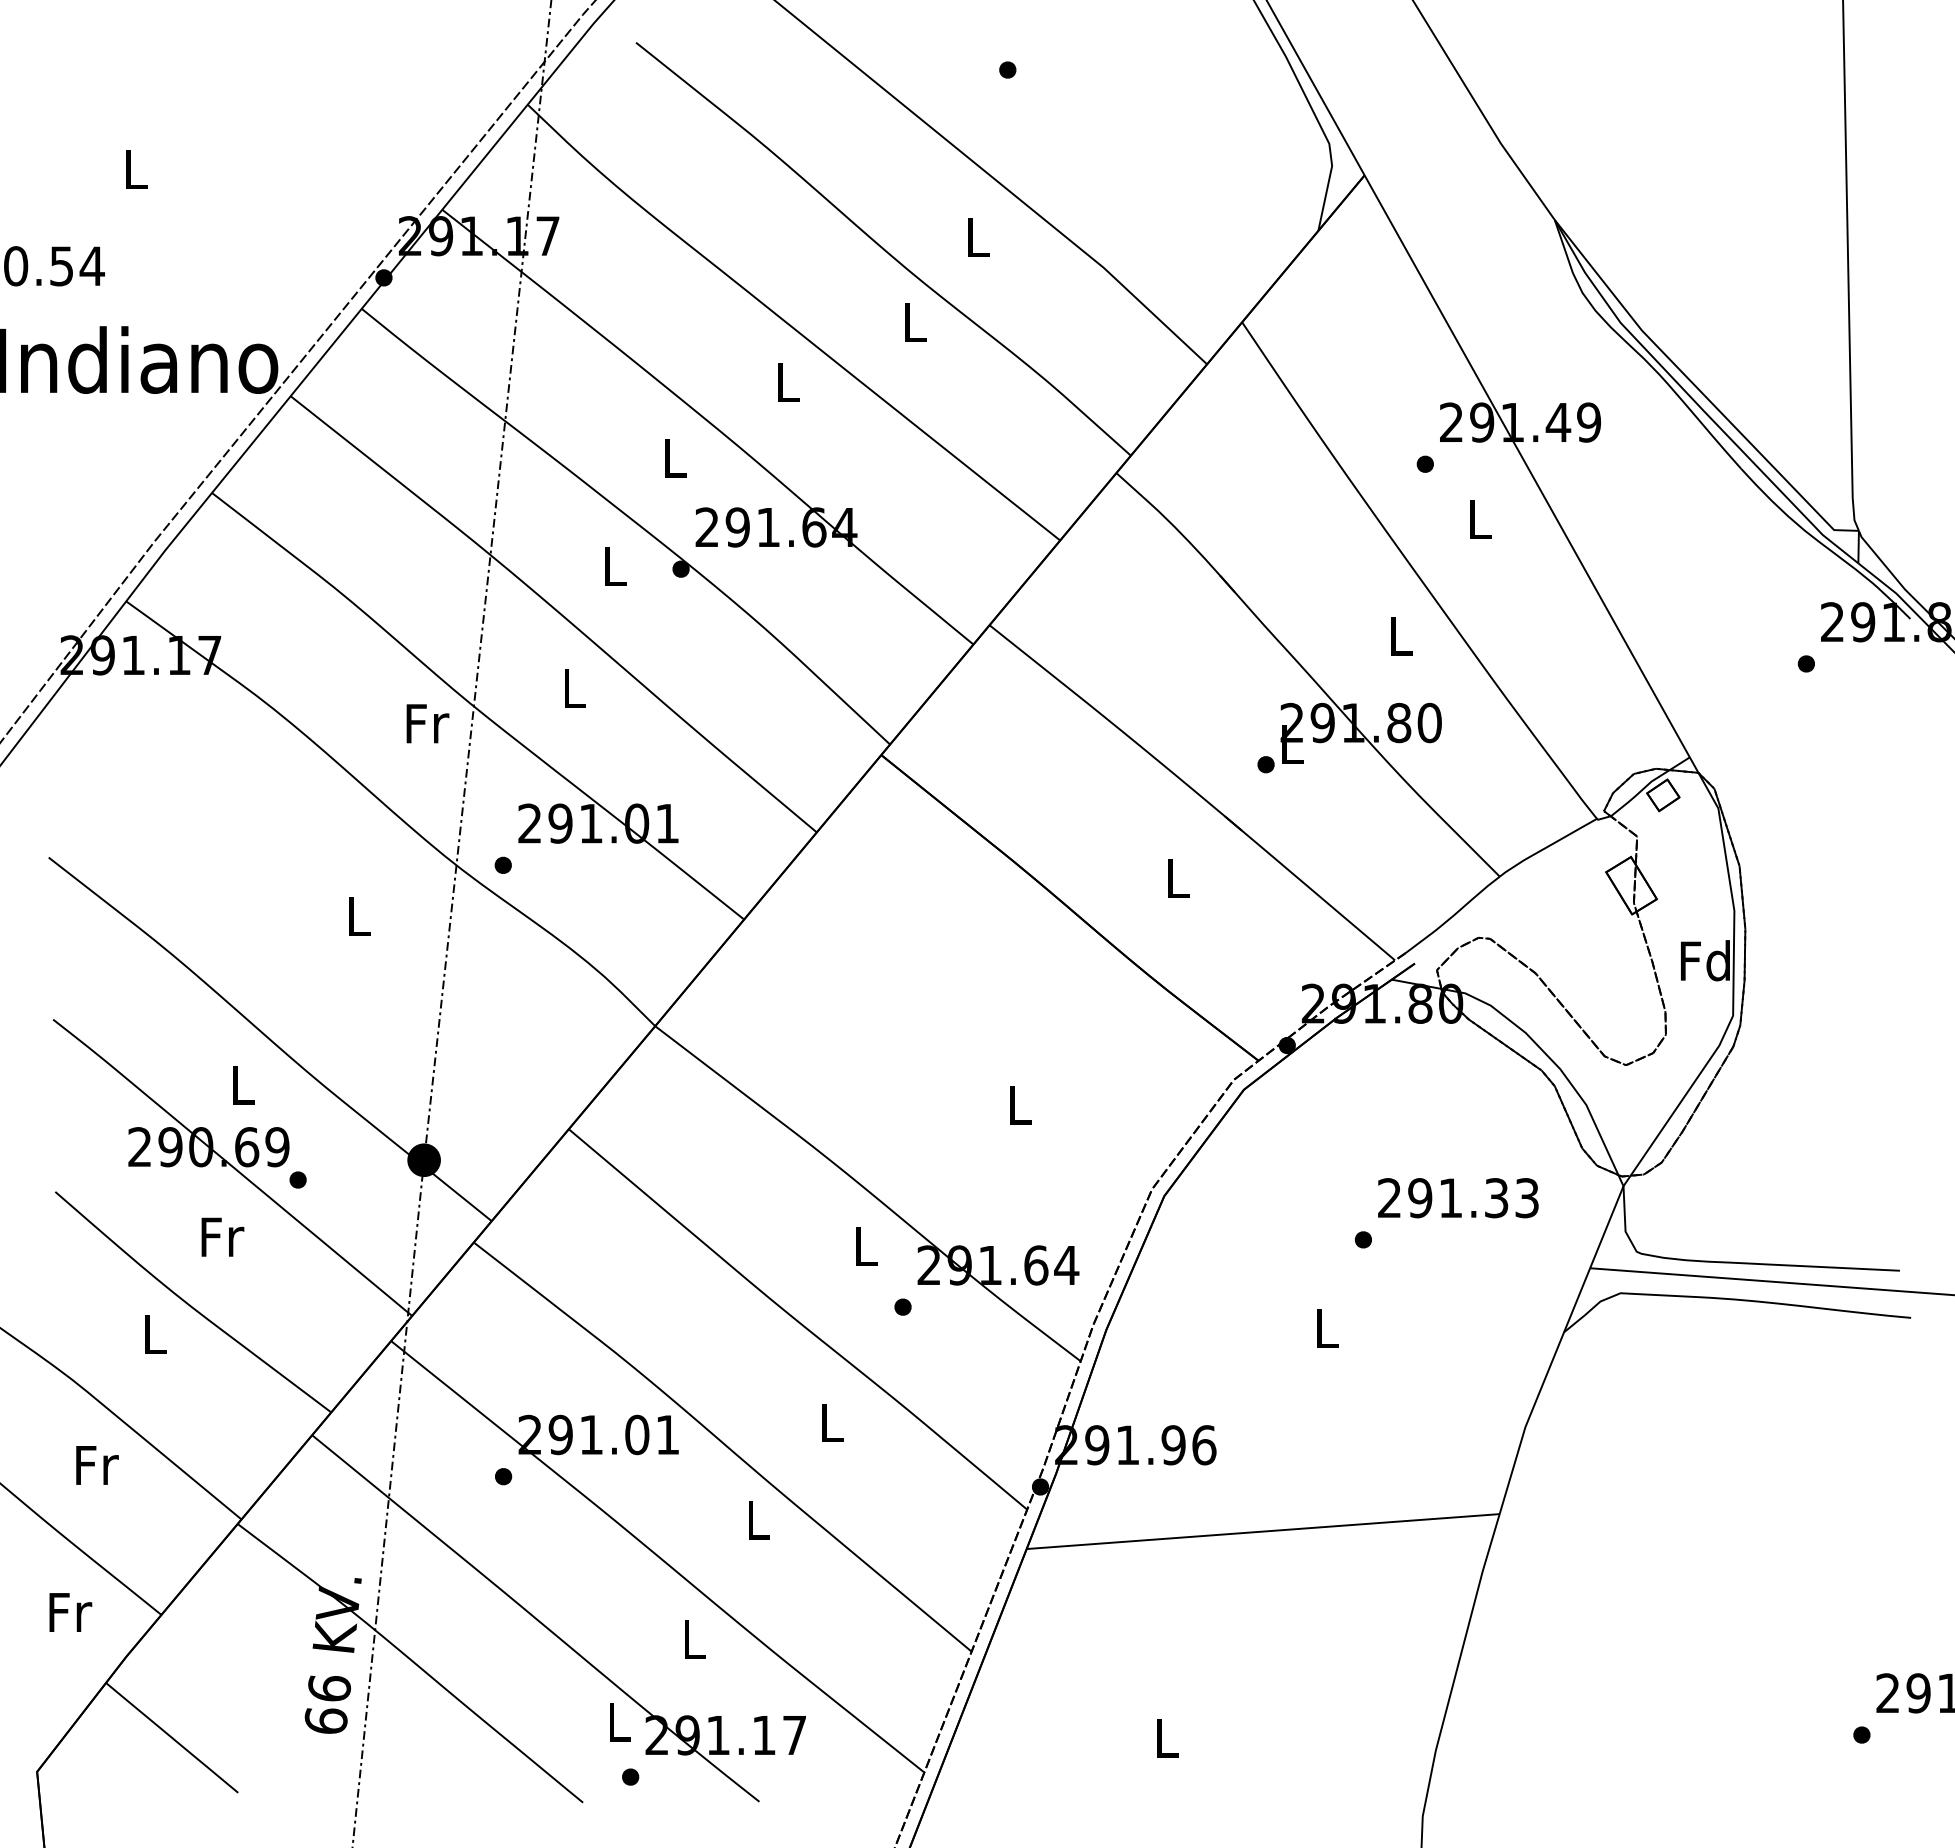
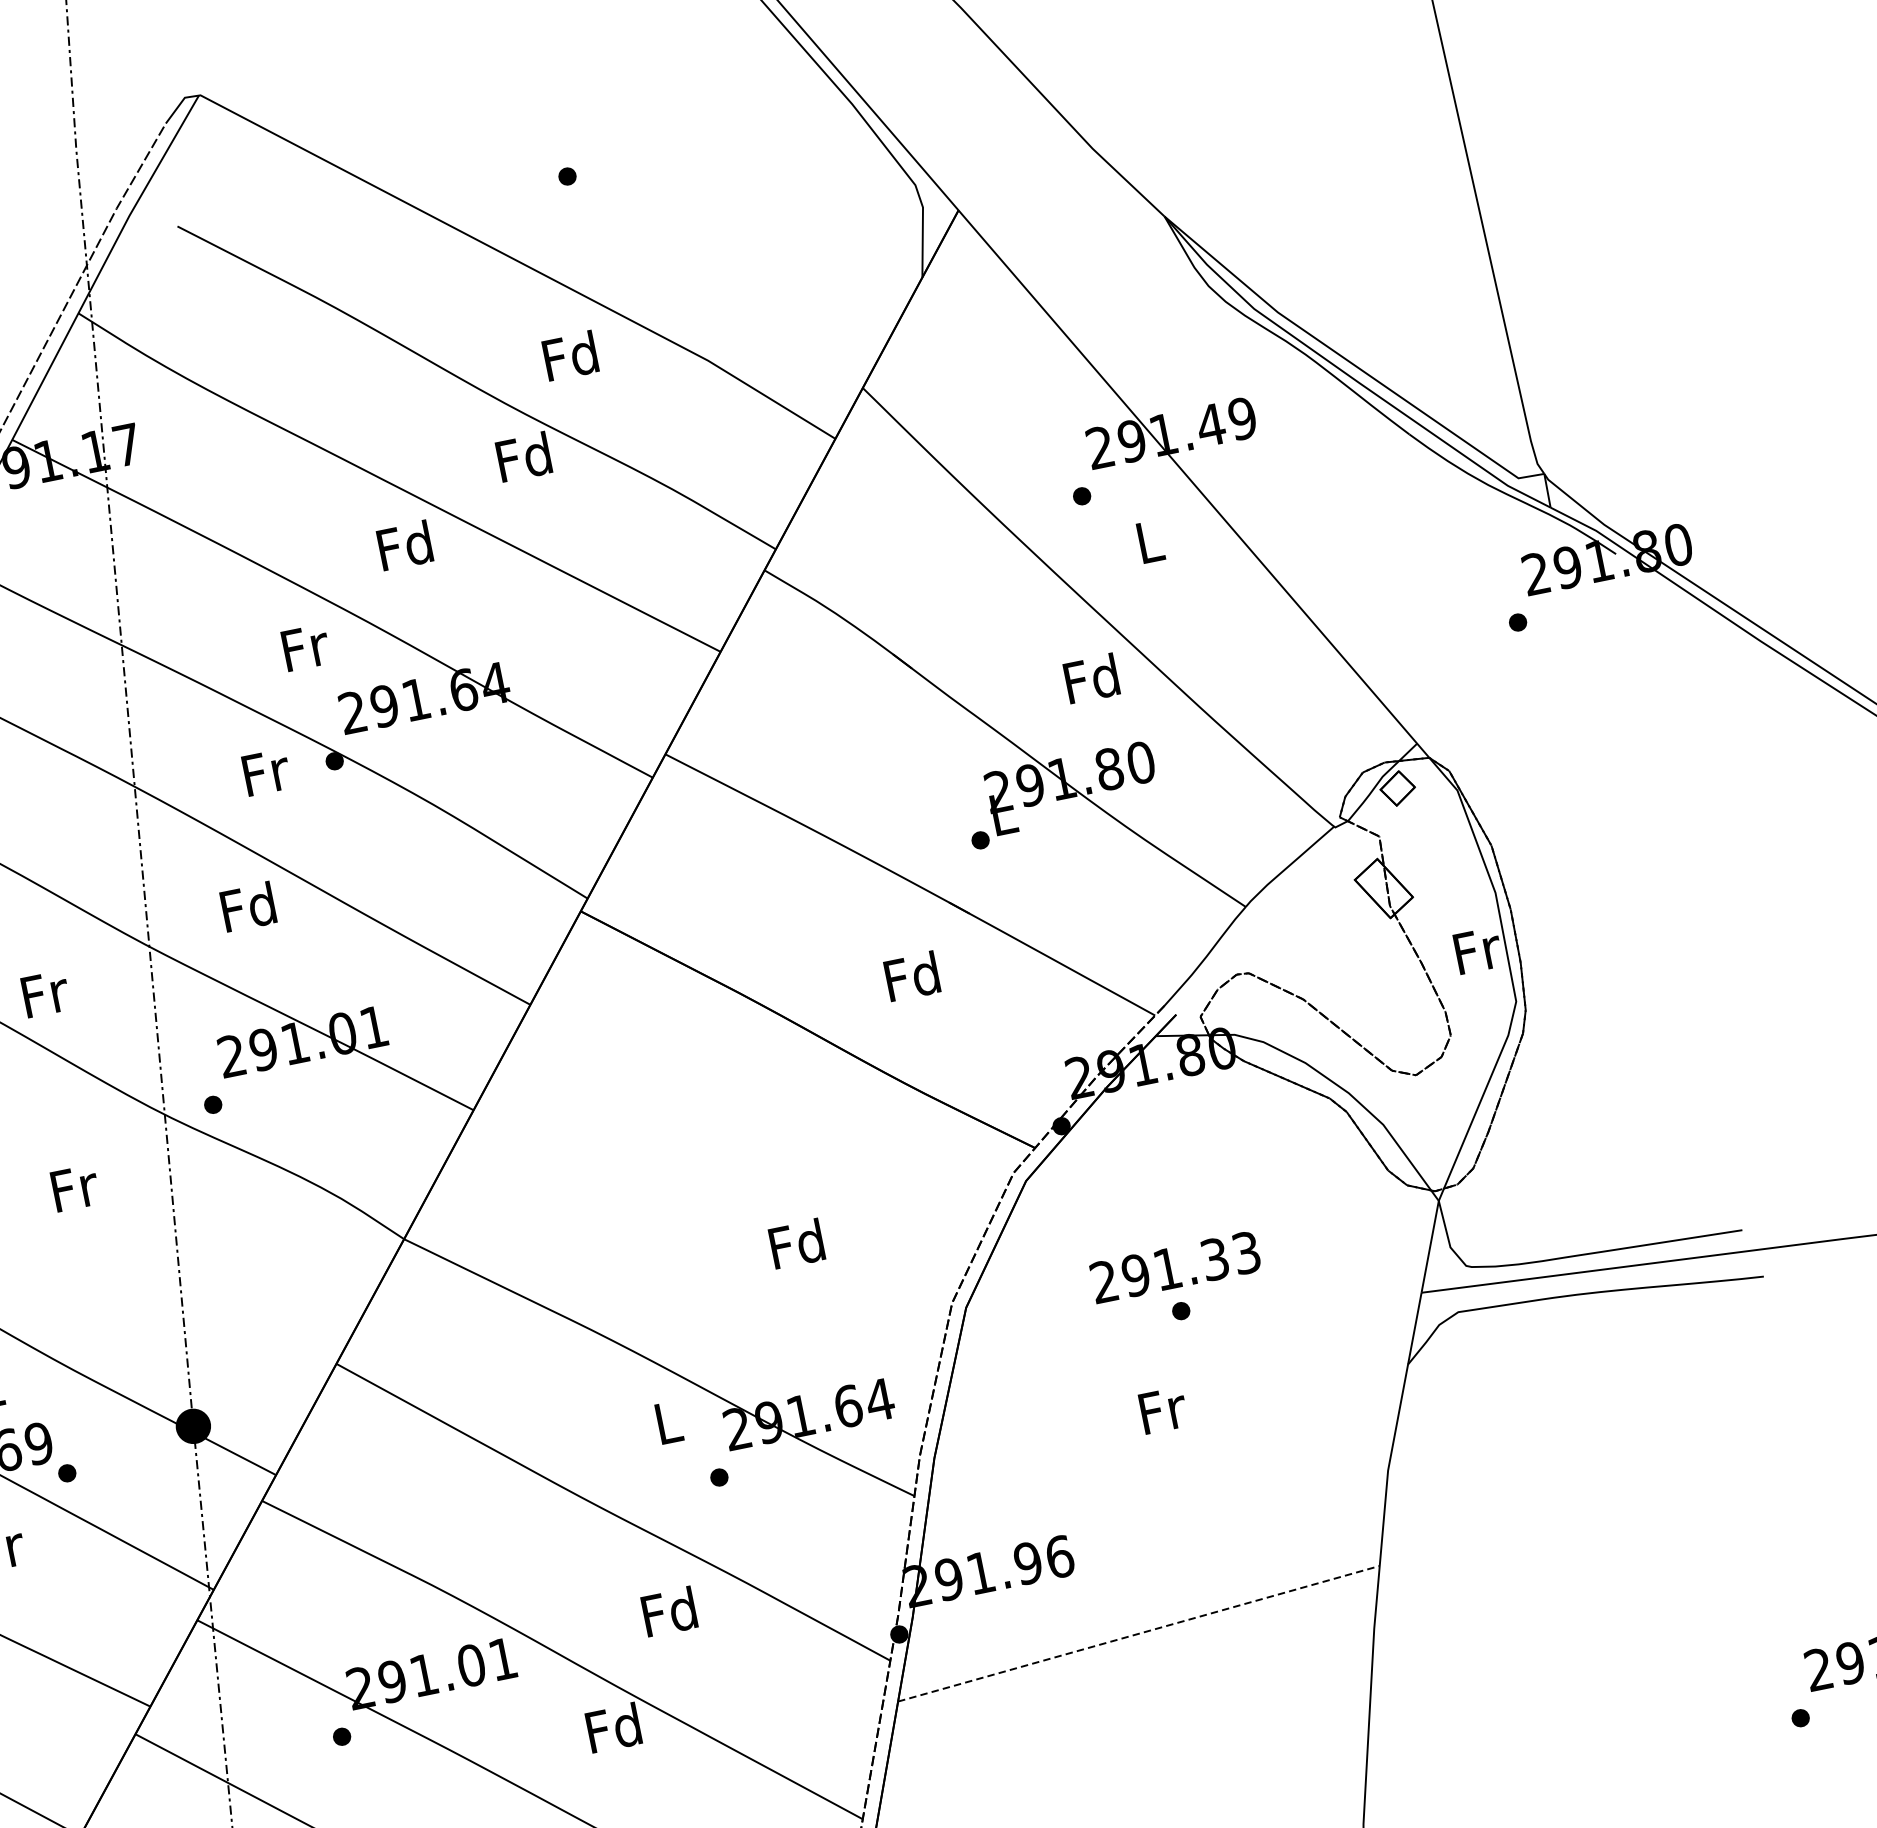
text: (976, 236) -> (570, 355), L -> Fd
text: (913, 322) -> (523, 457), L -> Fd
text: (786, 381) -> (404, 545), L -> Fd
text: (675, 457) -> (305, 646), L -> Fr
text: (615, 566) -> (266, 772), L -> Fr
text: (1399, 635) -> (1091, 678), L -> Fd
text: (572, 687) -> (247, 906), L -> Fd
text: (427, 723) -> (45, 993), moved
text: (1176, 877) -> (911, 975), L -> Fd
text: (359, 916) -> (75, 1187), L -> Fr
text: (1705, 960) -> (1476, 950), Fd -> Fr
text: (1018, 1104) -> (796, 1243), L -> Fd
text: (1458, 1198) -> (1175, 1267), moved
text: (1328, 1328) -> (1163, 1410), L -> Fr
text: (830, 1422) -> (668, 1612), L -> Fd
text: (757, 1519) -> (613, 1727), L -> Fd
line: (1263, 1531) -> (1139, 1633), solid -> dashed

